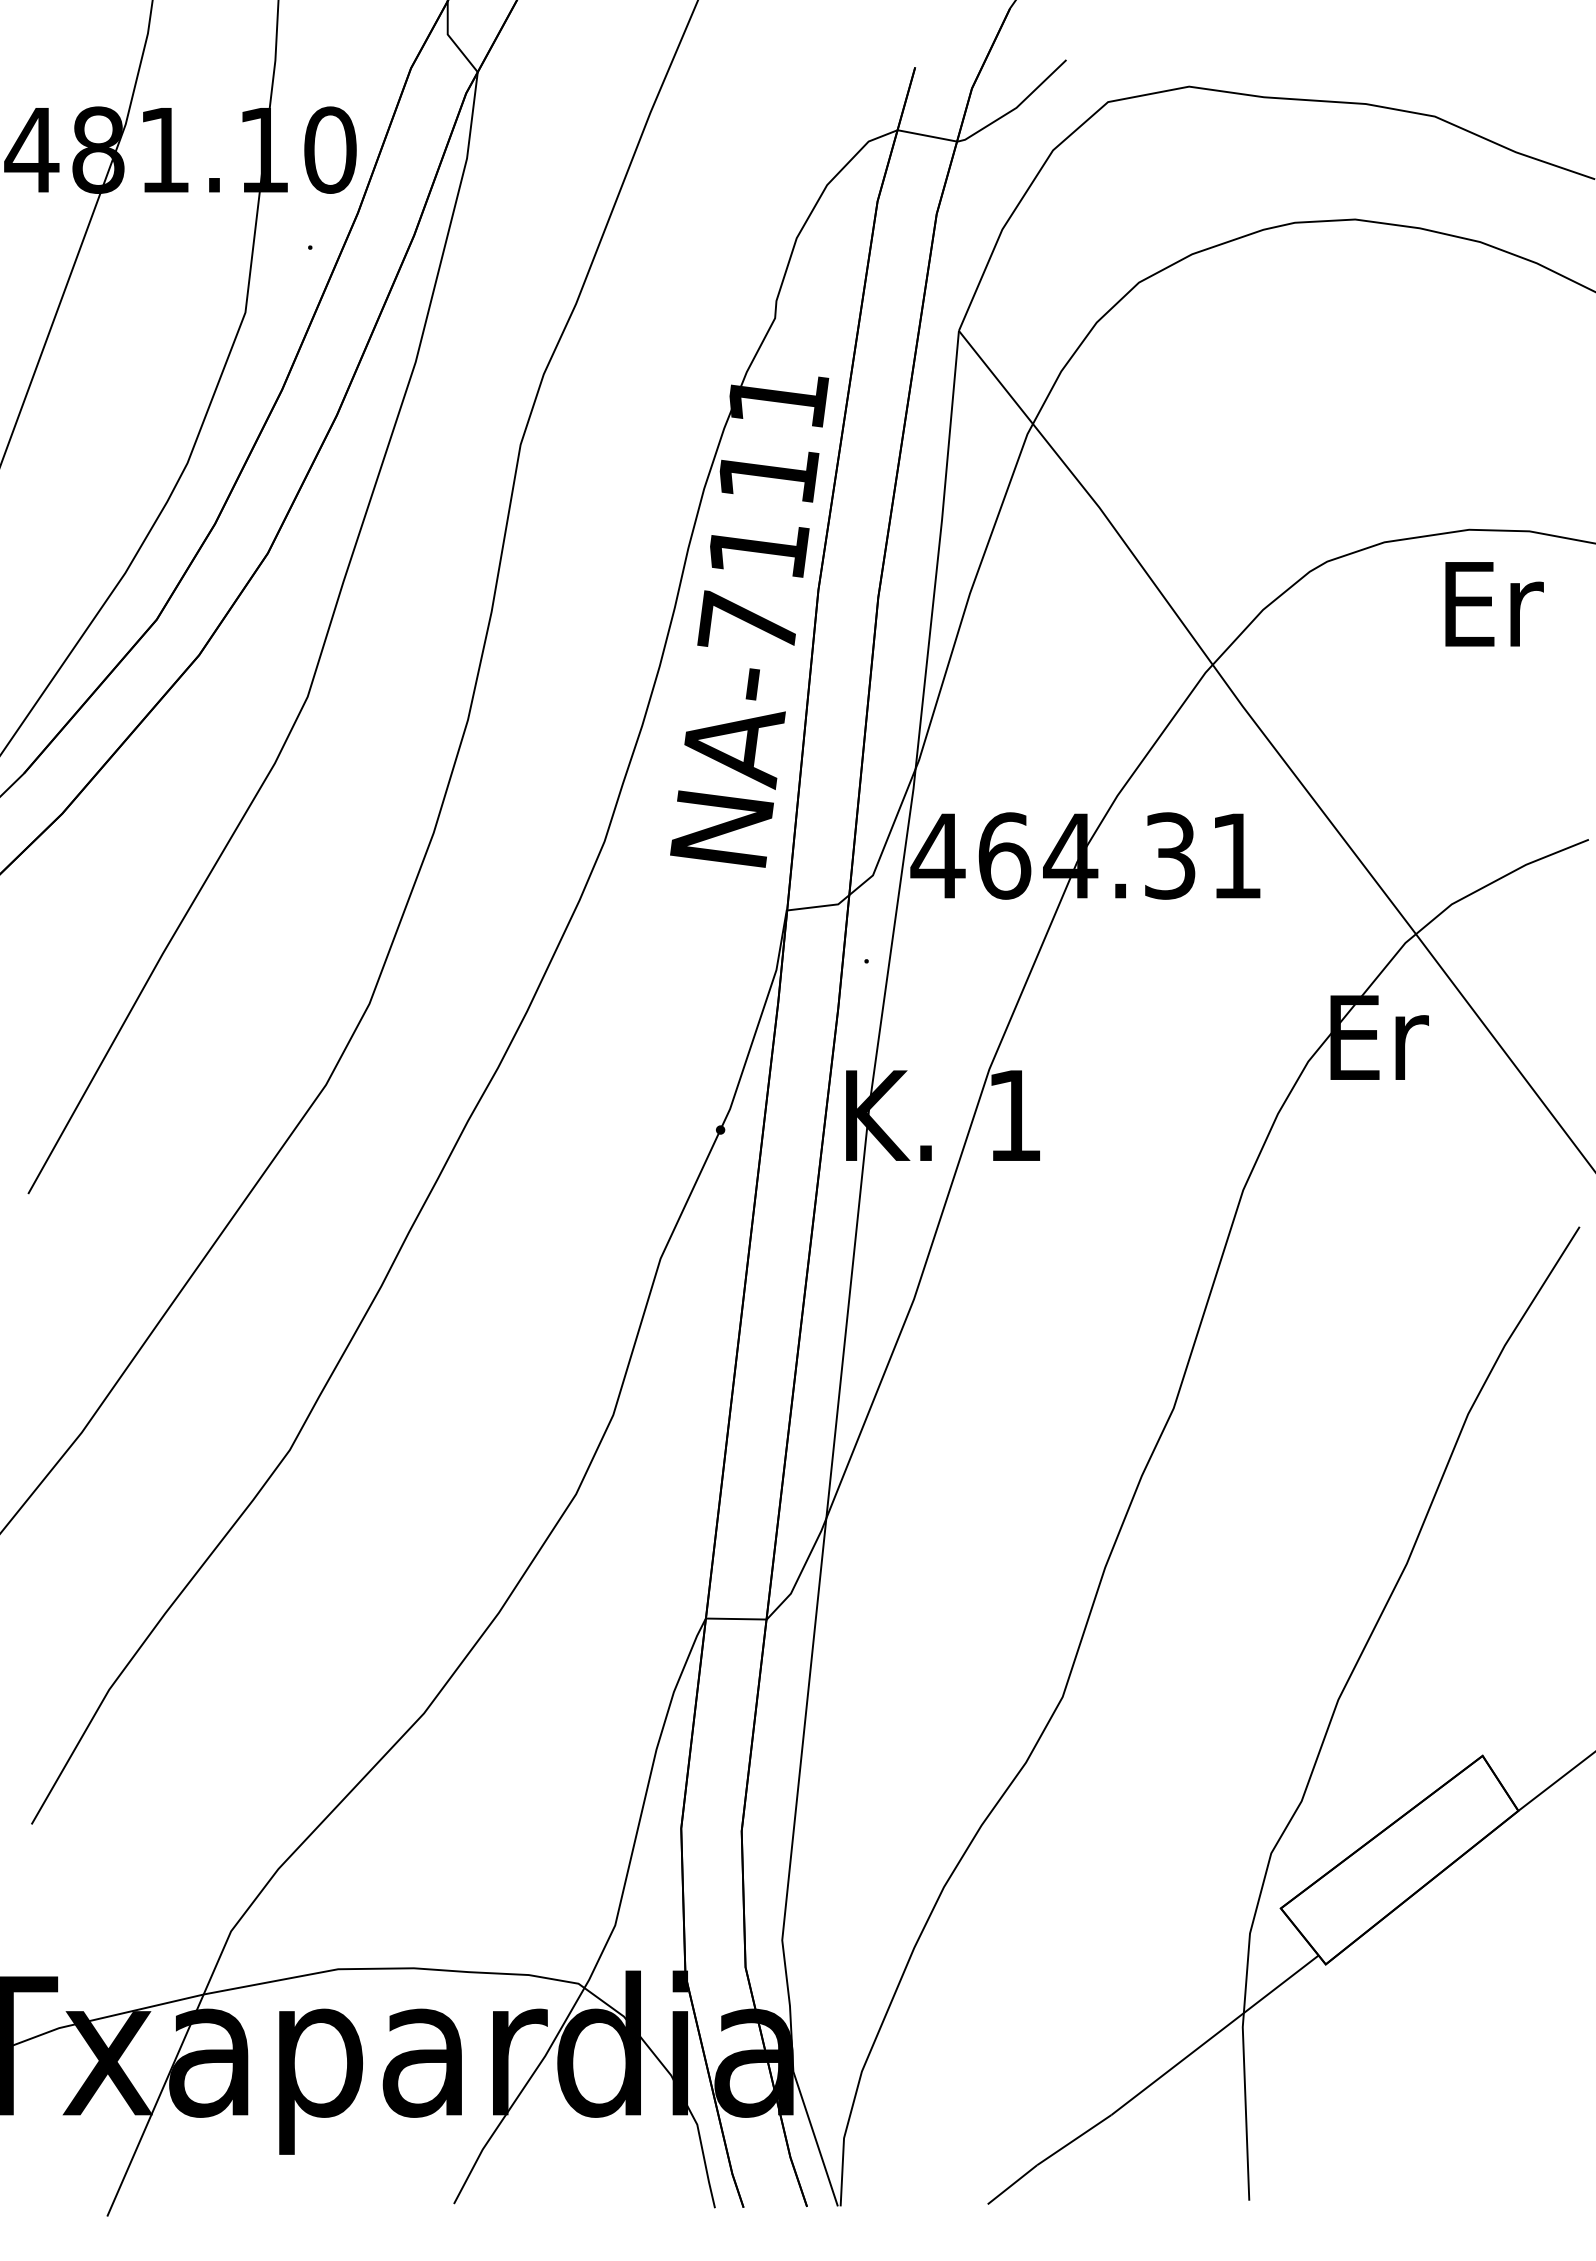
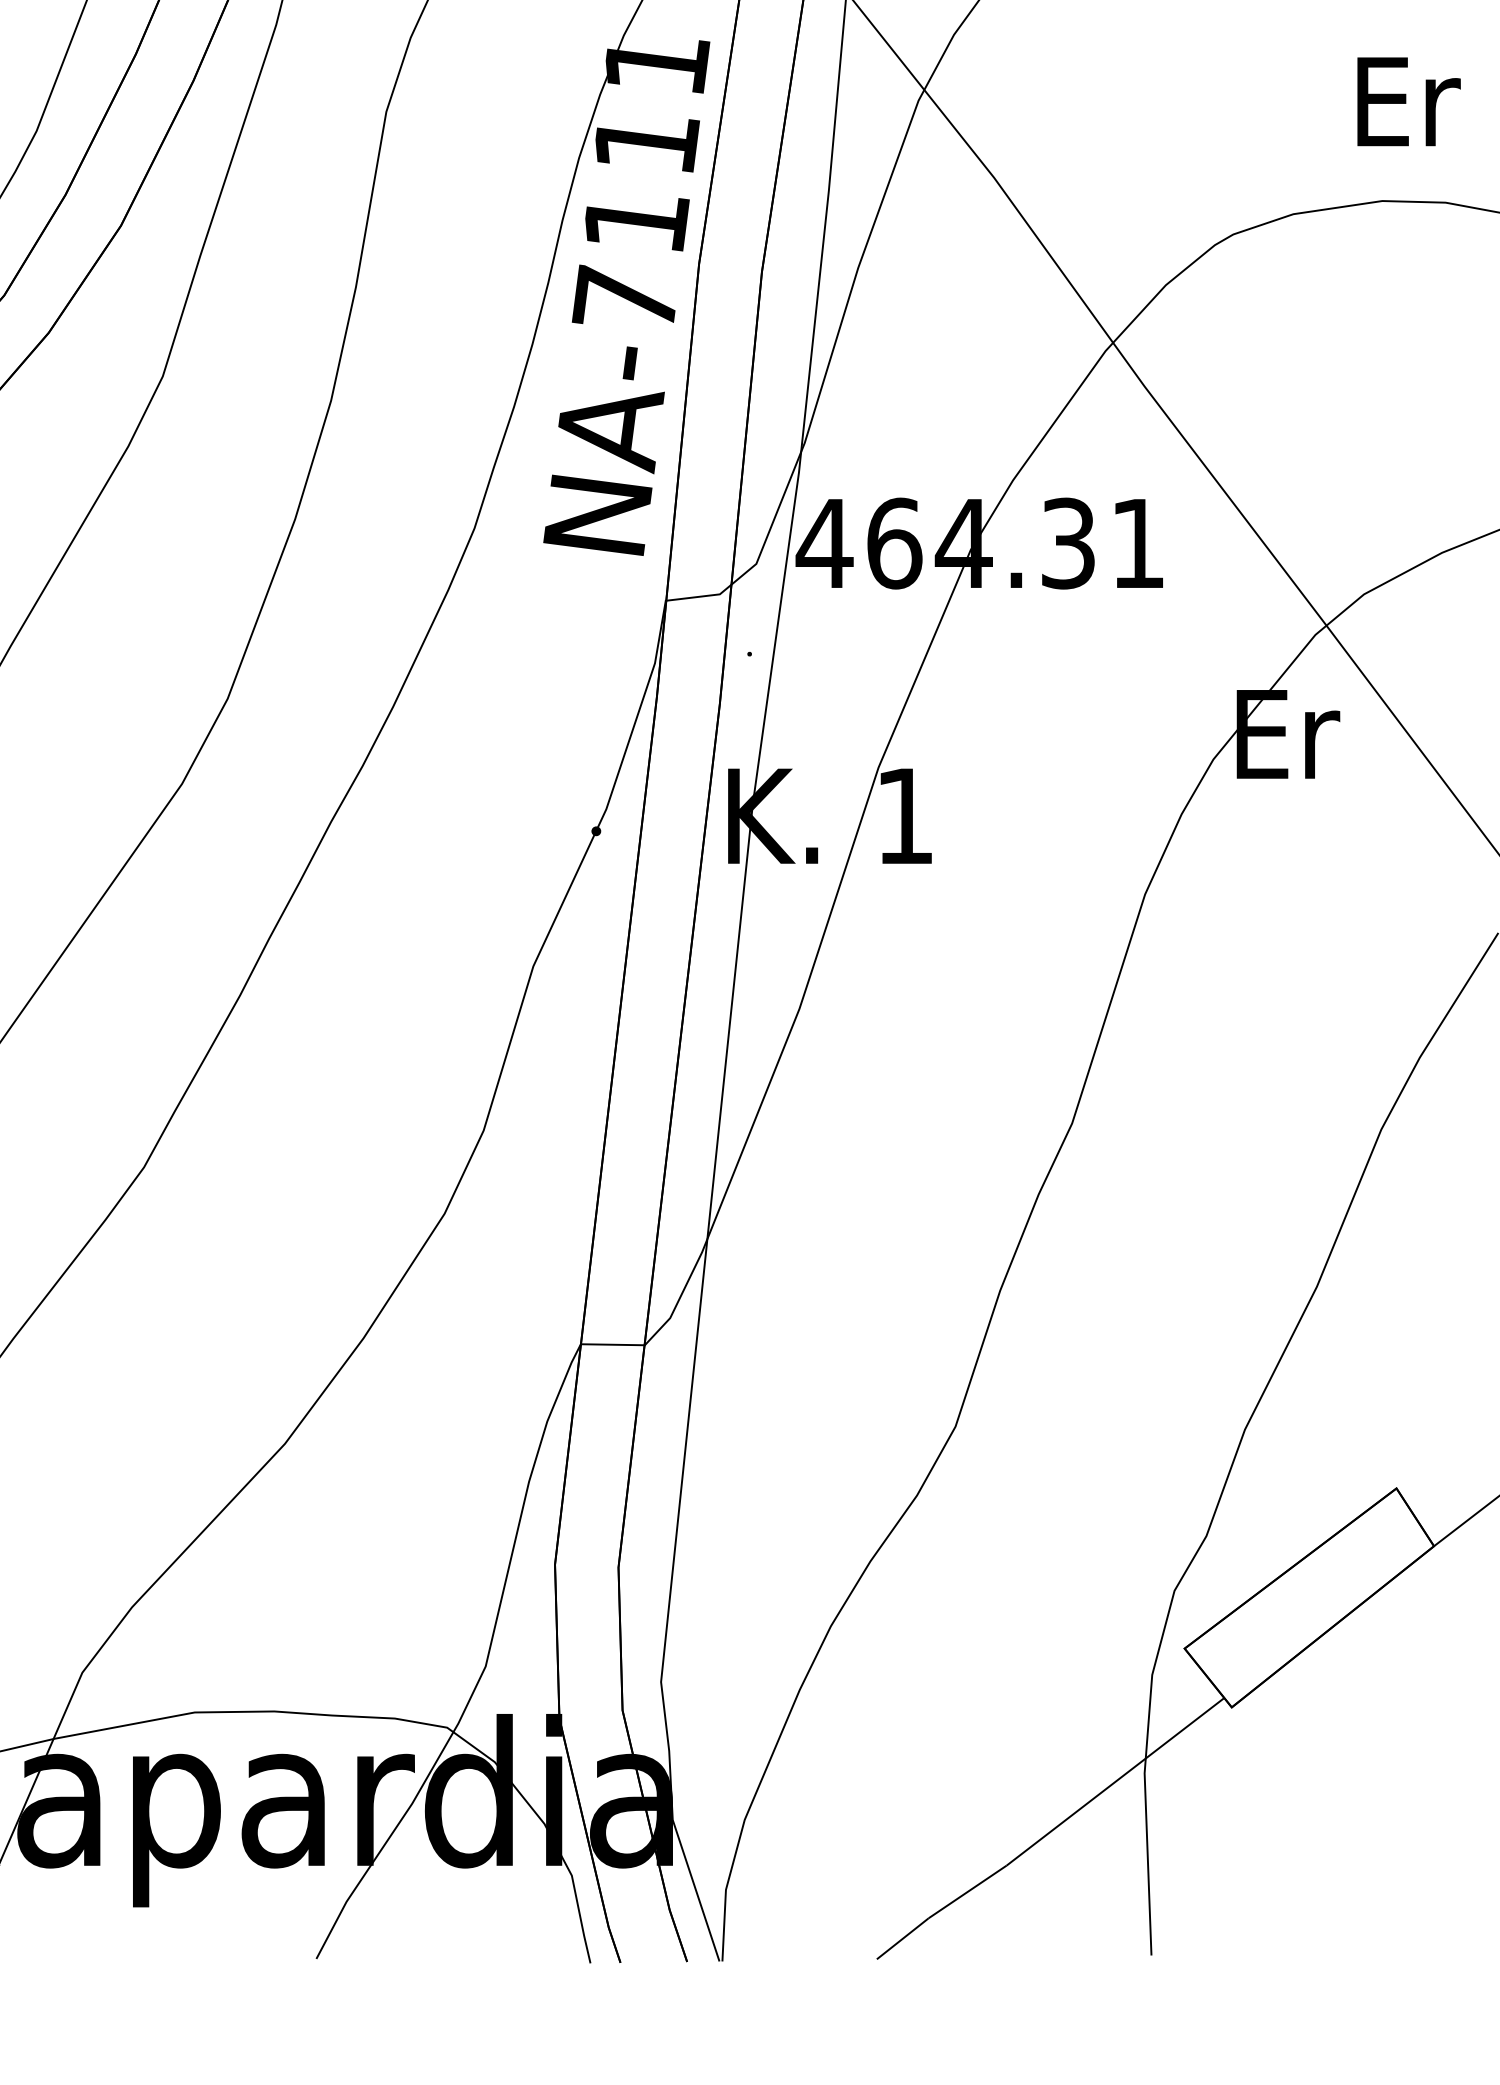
text: (1494, 604) -> (1408, 102), moved

